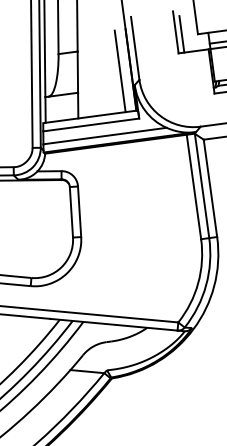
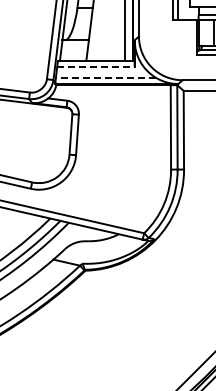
line: (90, 125) -> (95, 67), solid -> dashed
line: (104, 136) -> (105, 77), solid -> dashed

